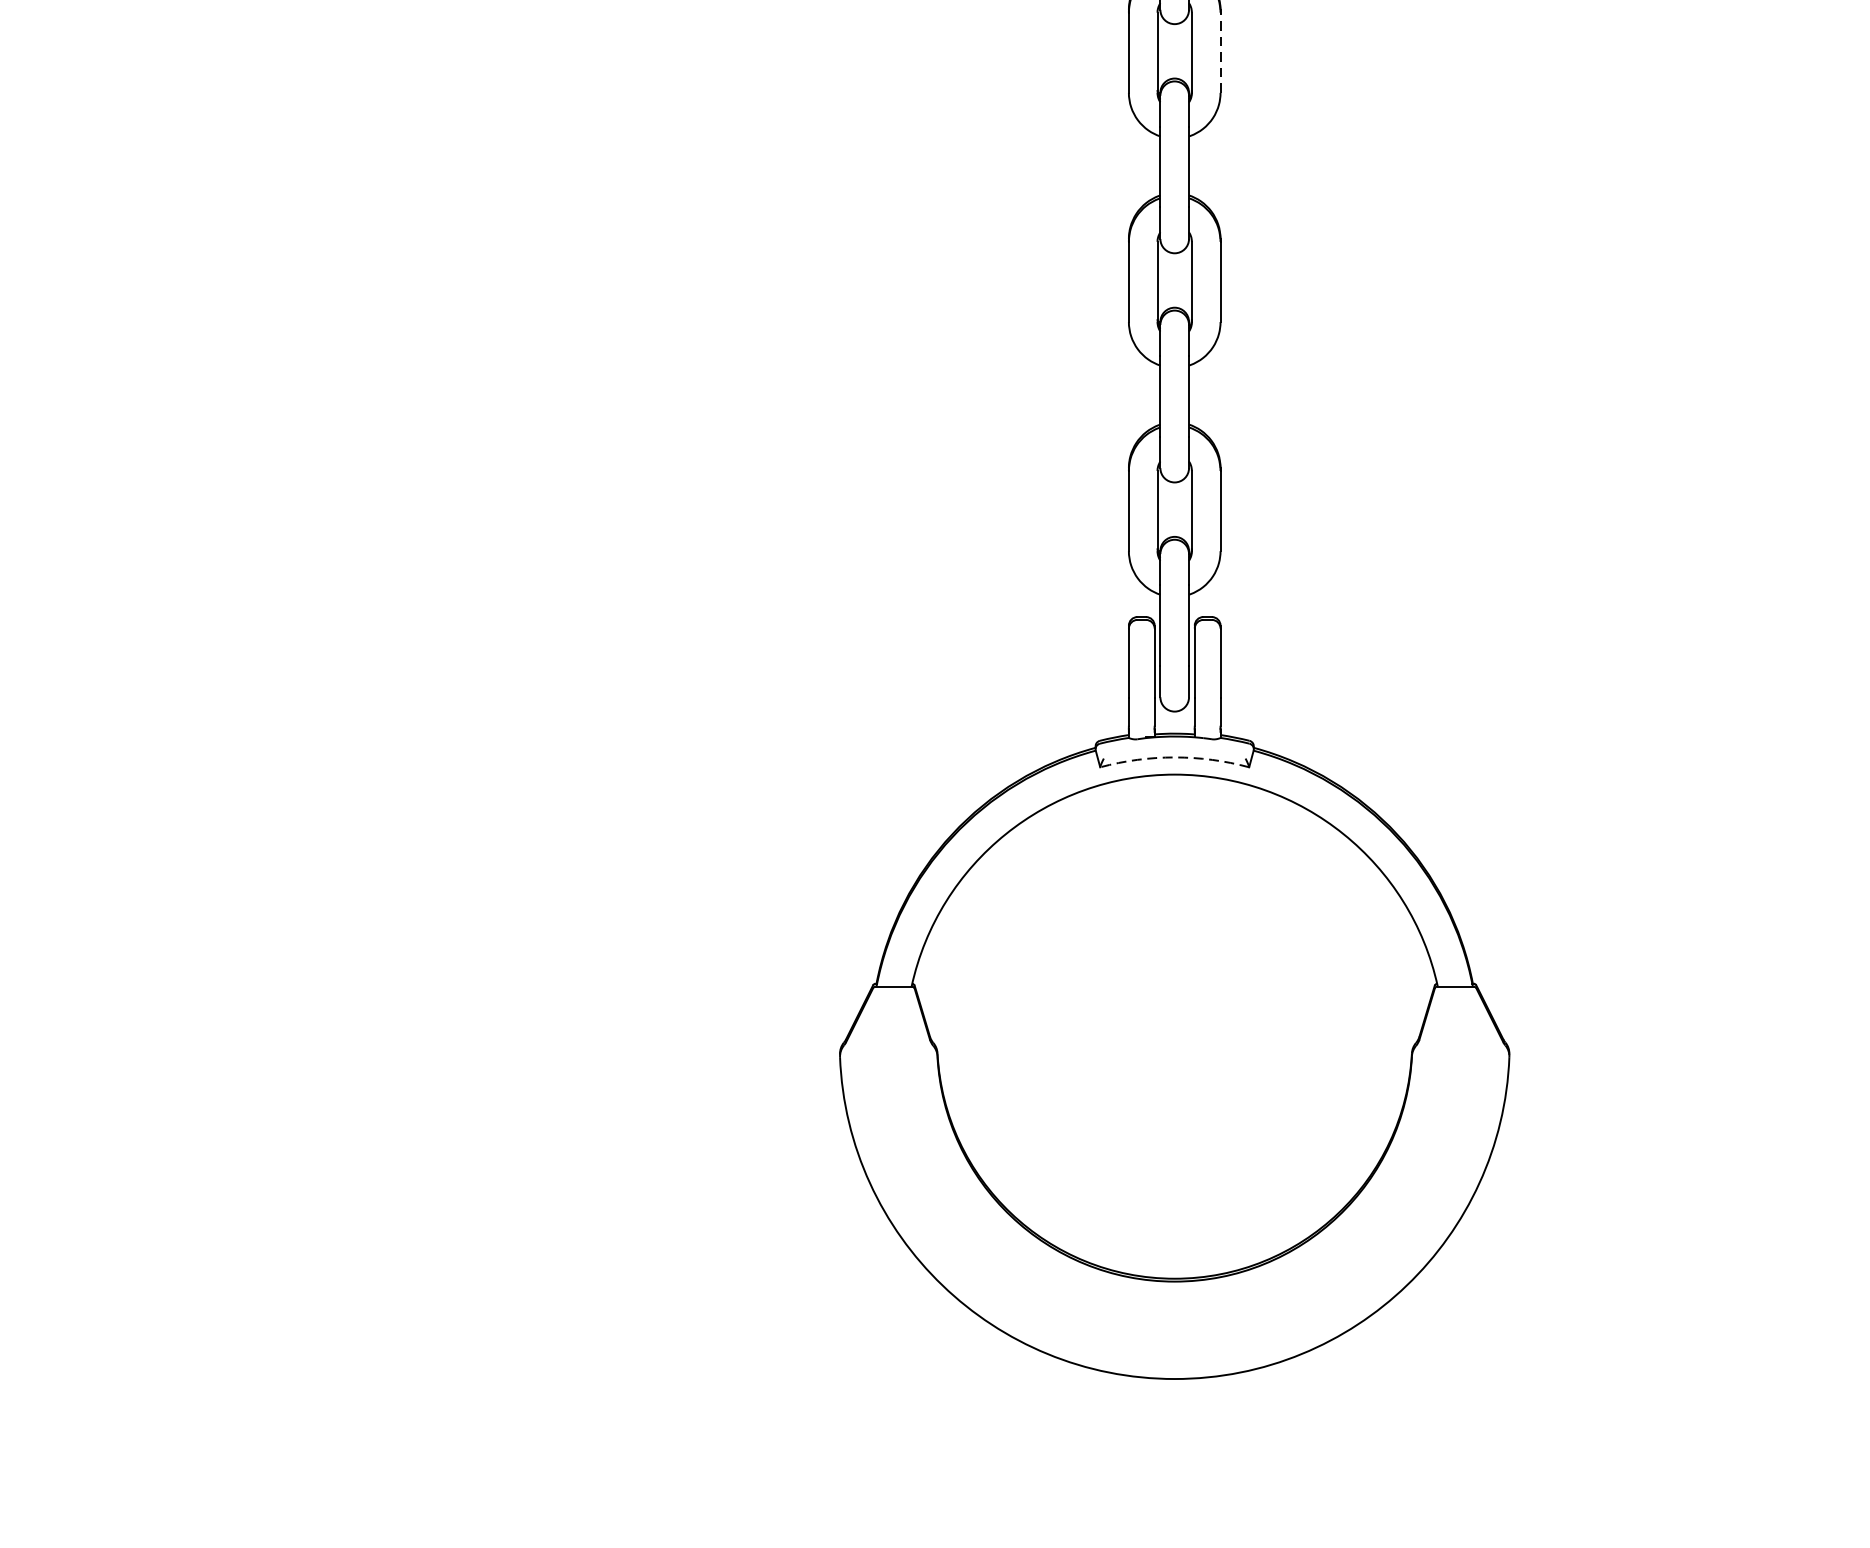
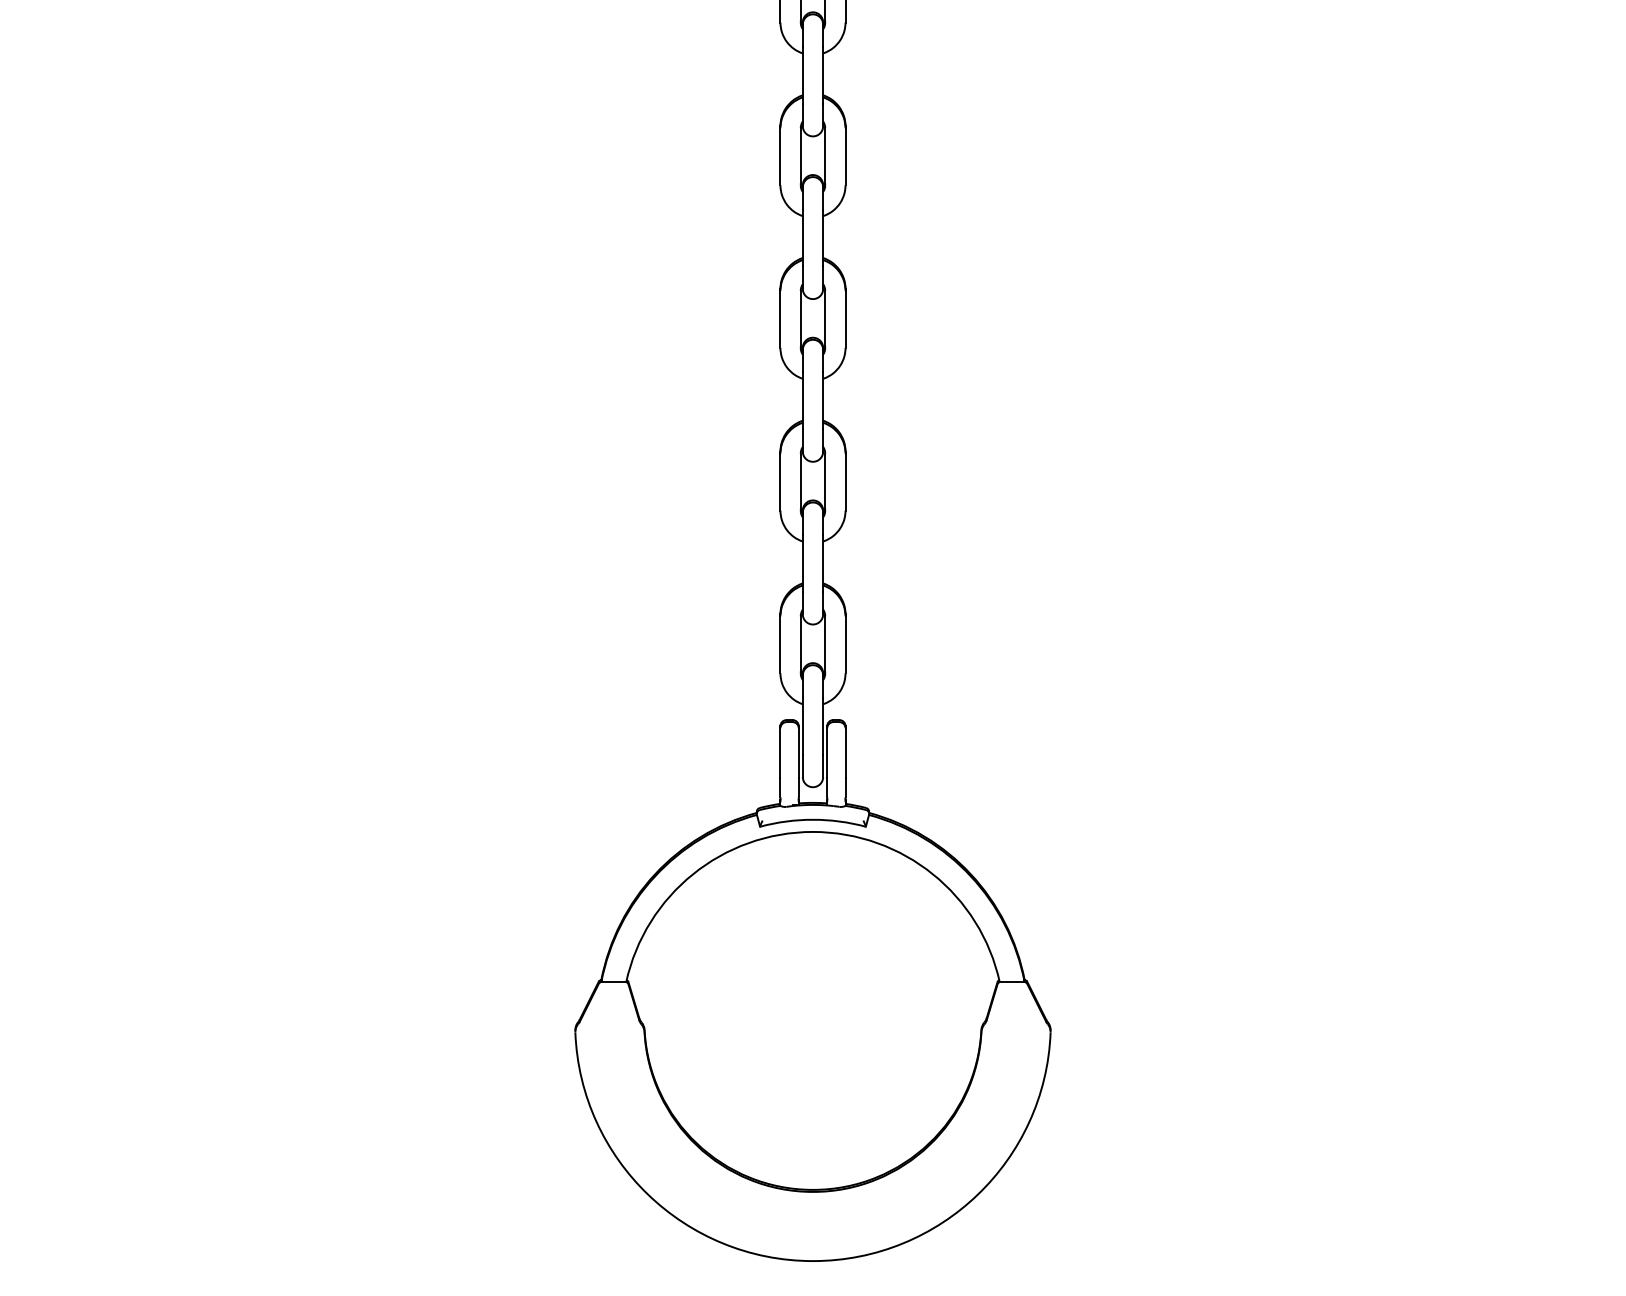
line: (1220, 51) -> (845, 318), dashed -> solid
arc: (1174, 757) -> (812, 819), dashed -> solid

